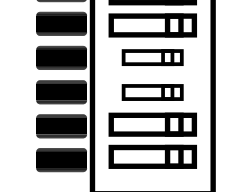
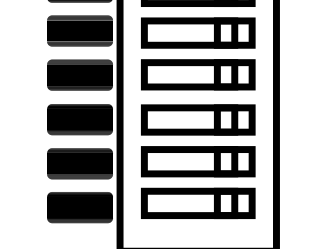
part: (152, 57) -> (197, 74), size x1.43
part: (152, 92) -> (197, 119), size x1.43

